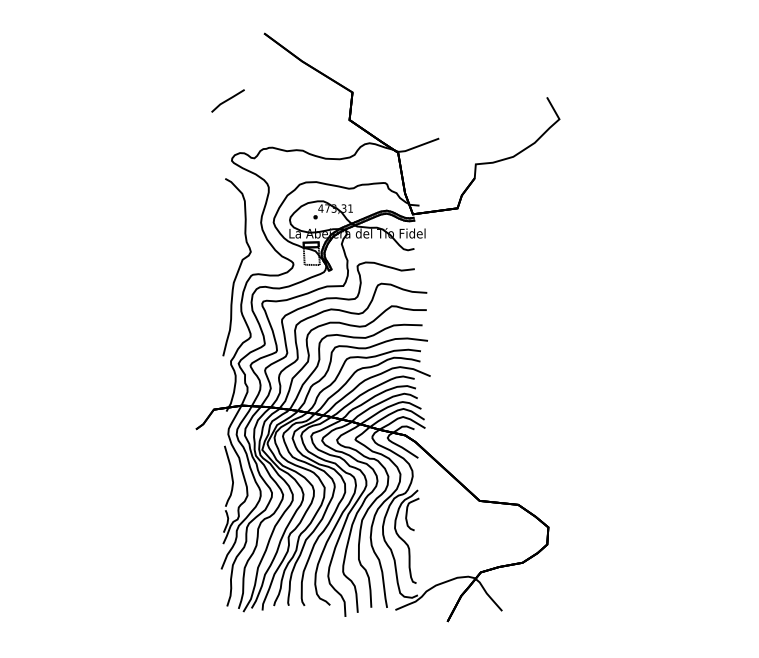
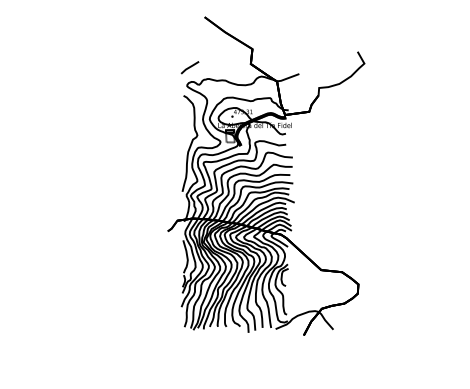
line: (226, 100) -> (189, 67), moved

